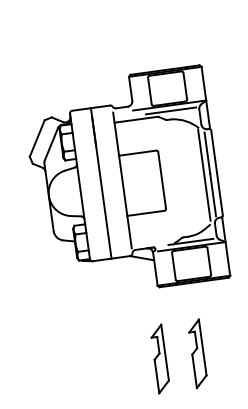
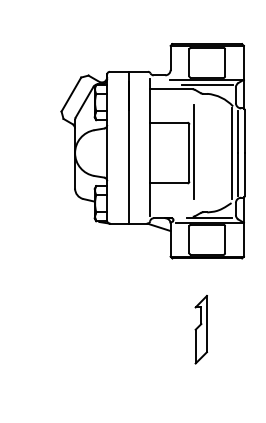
line: (166, 179) -> (193, 152), added
part: (159, 358) -> (162, 329), removed

